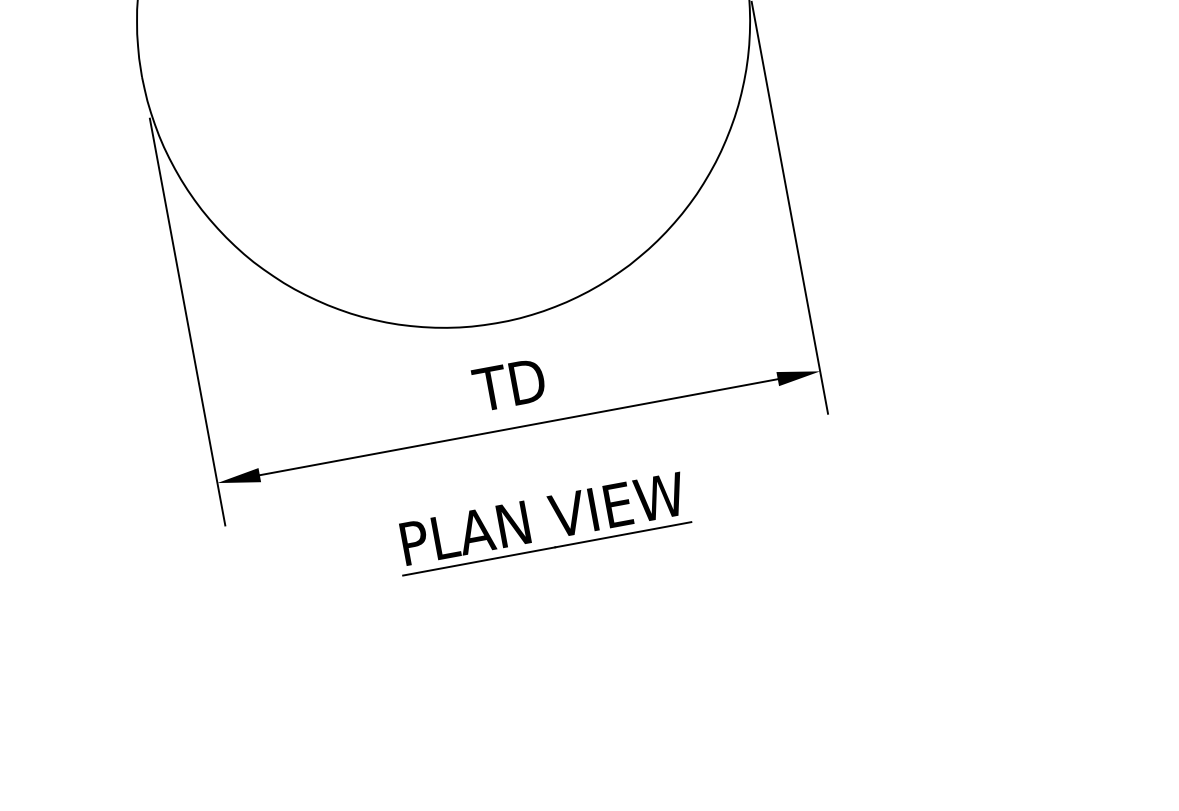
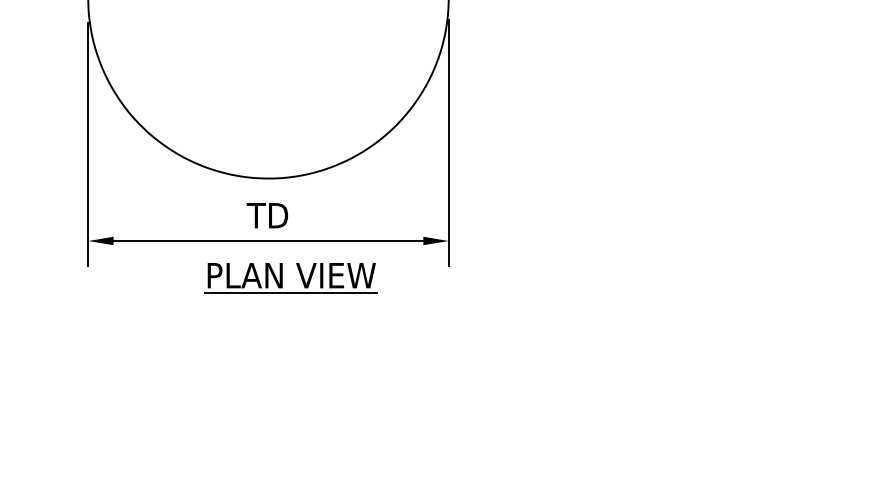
part: (528, 526) -> (282, 278), moved

